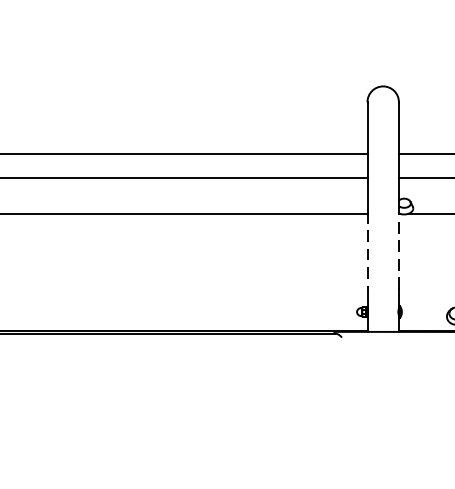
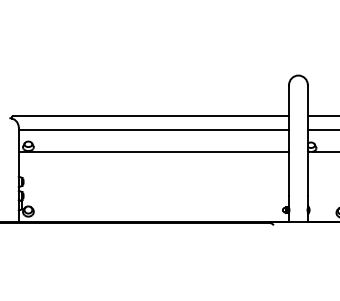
line: (398, 248) -> (307, 172), dashed -> solid
line: (368, 250) -> (289, 173), dashed -> solid

